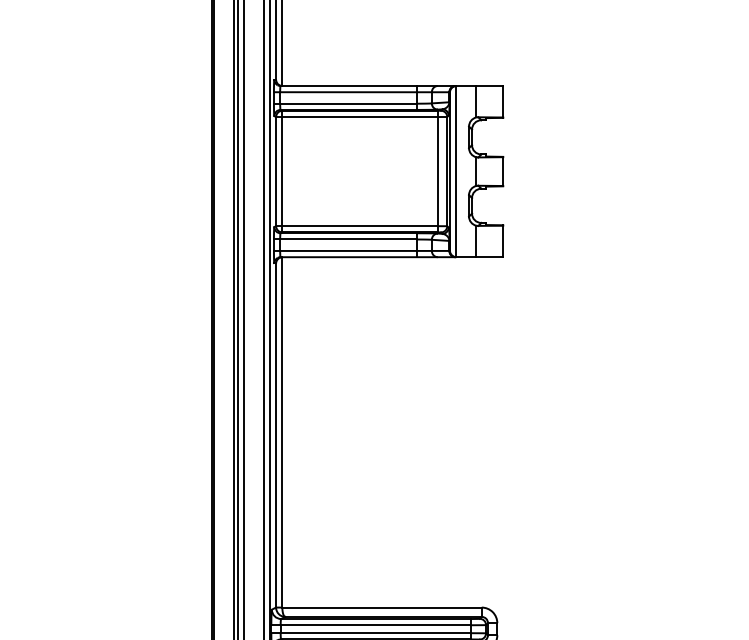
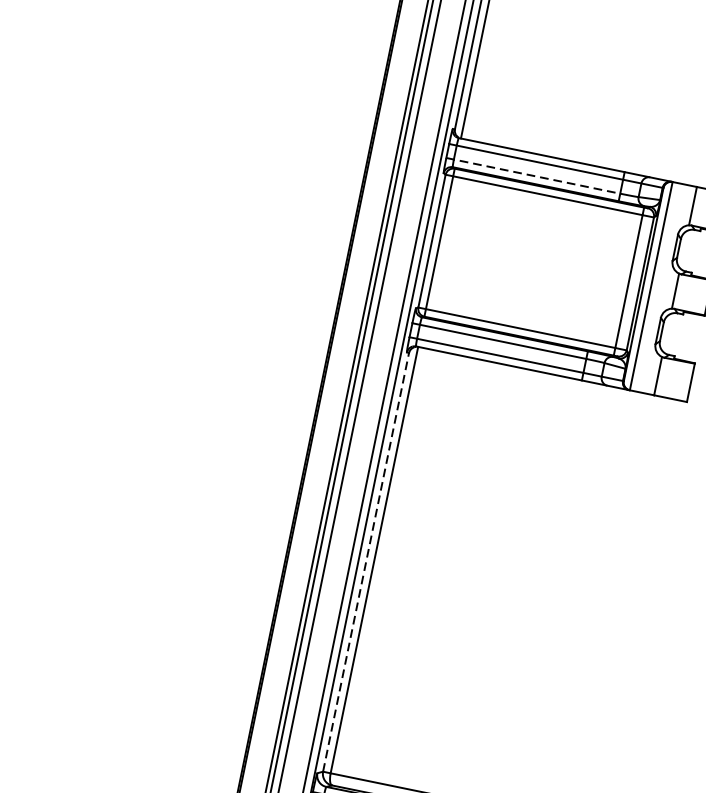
line: (345, 103) -> (533, 175), solid -> dashed
line: (276, 435) -> (366, 562), solid -> dashed

